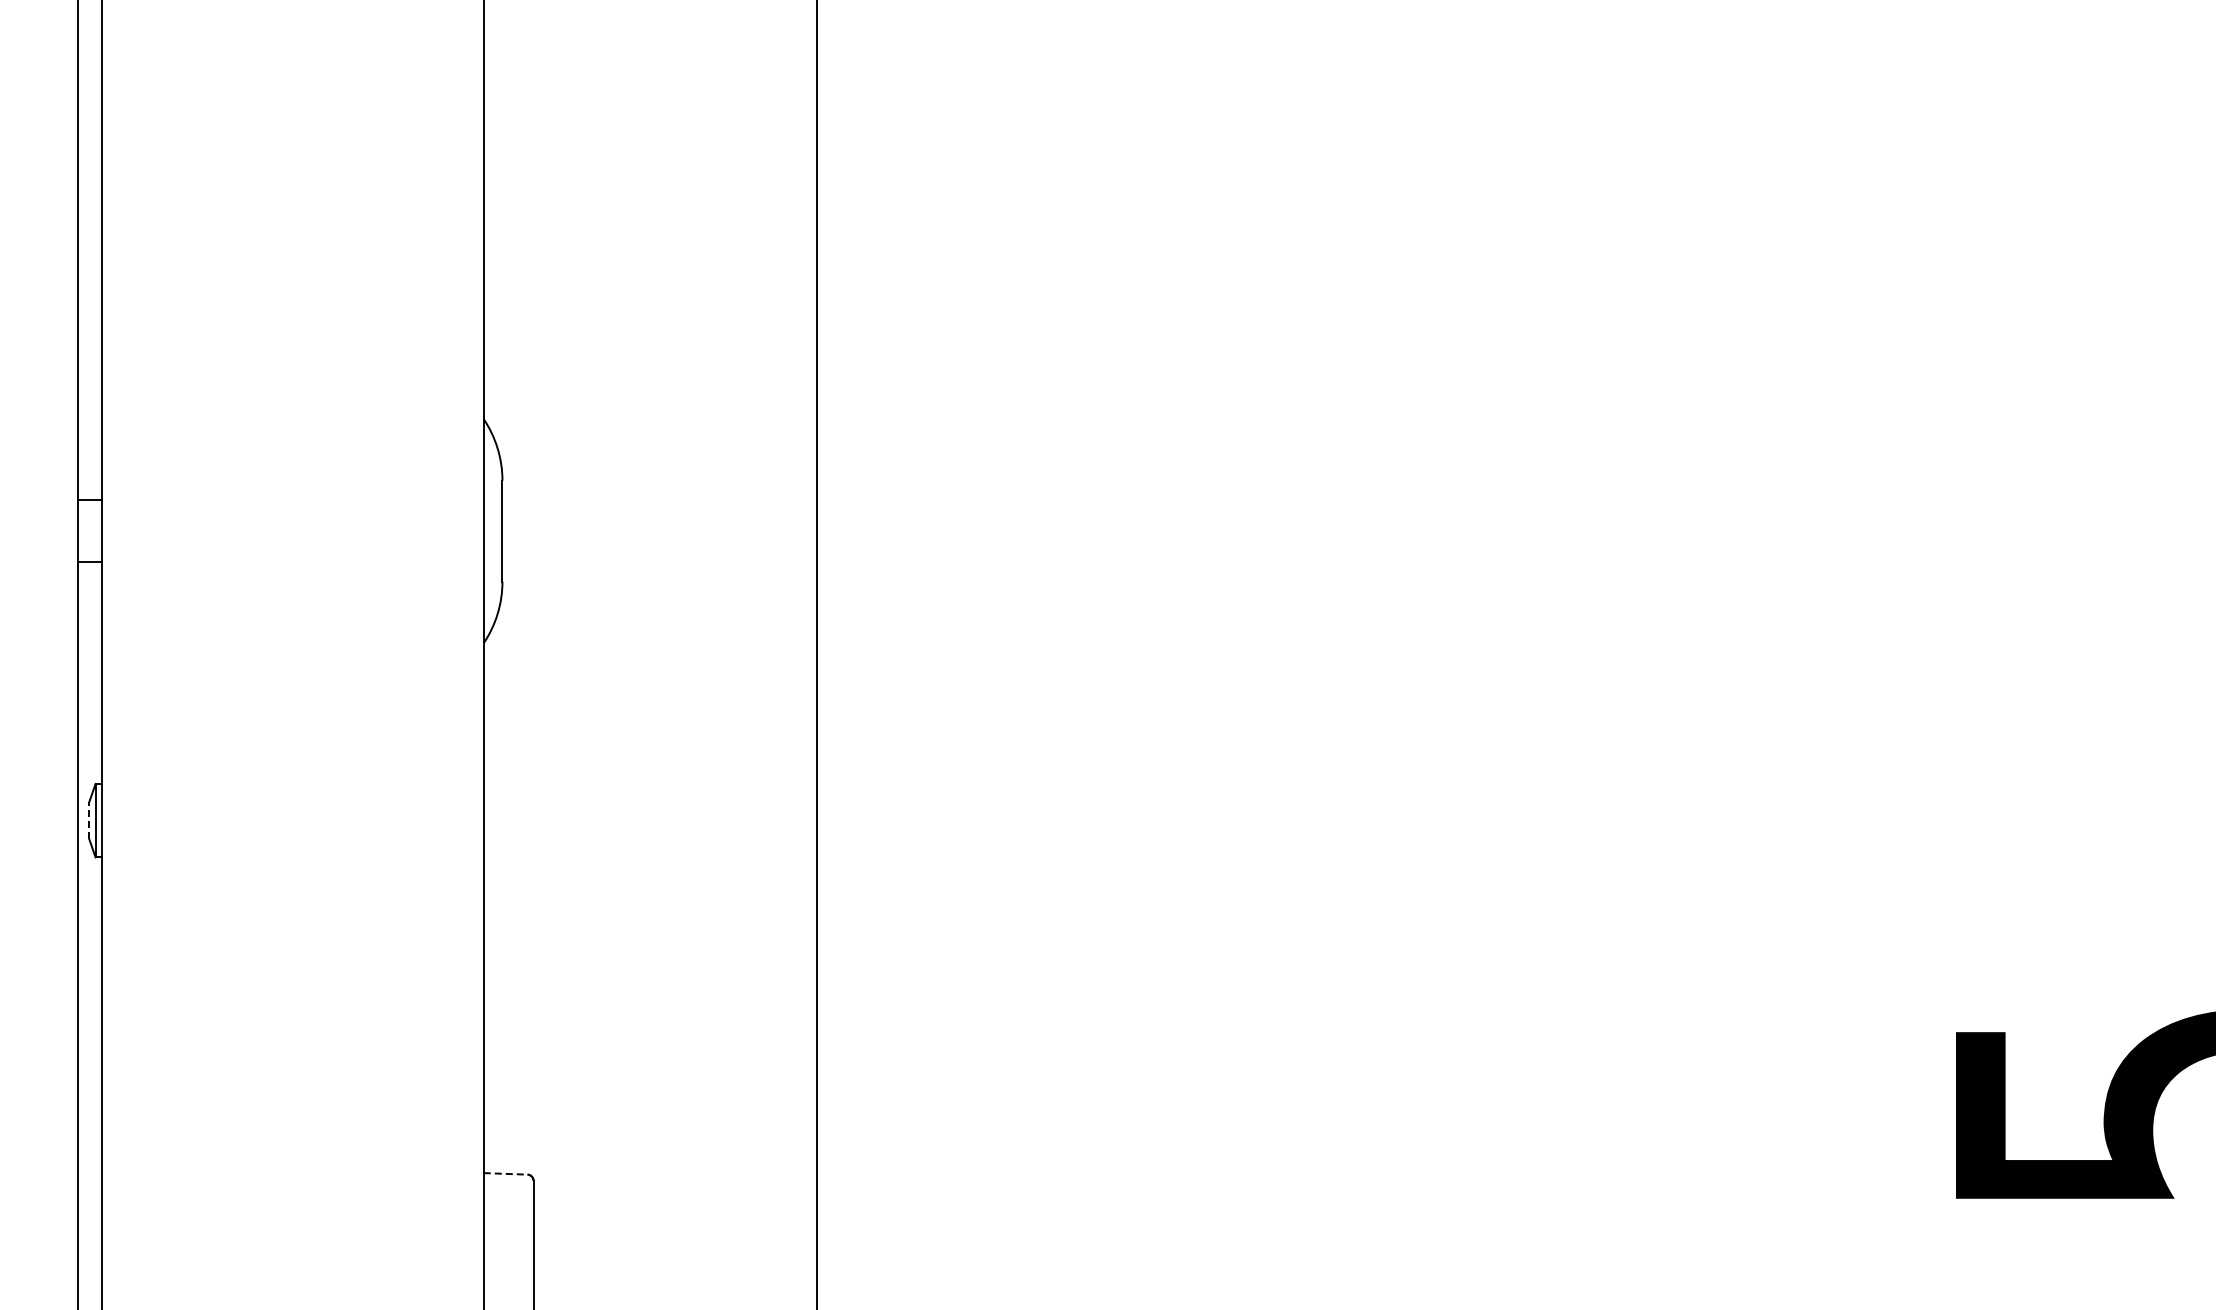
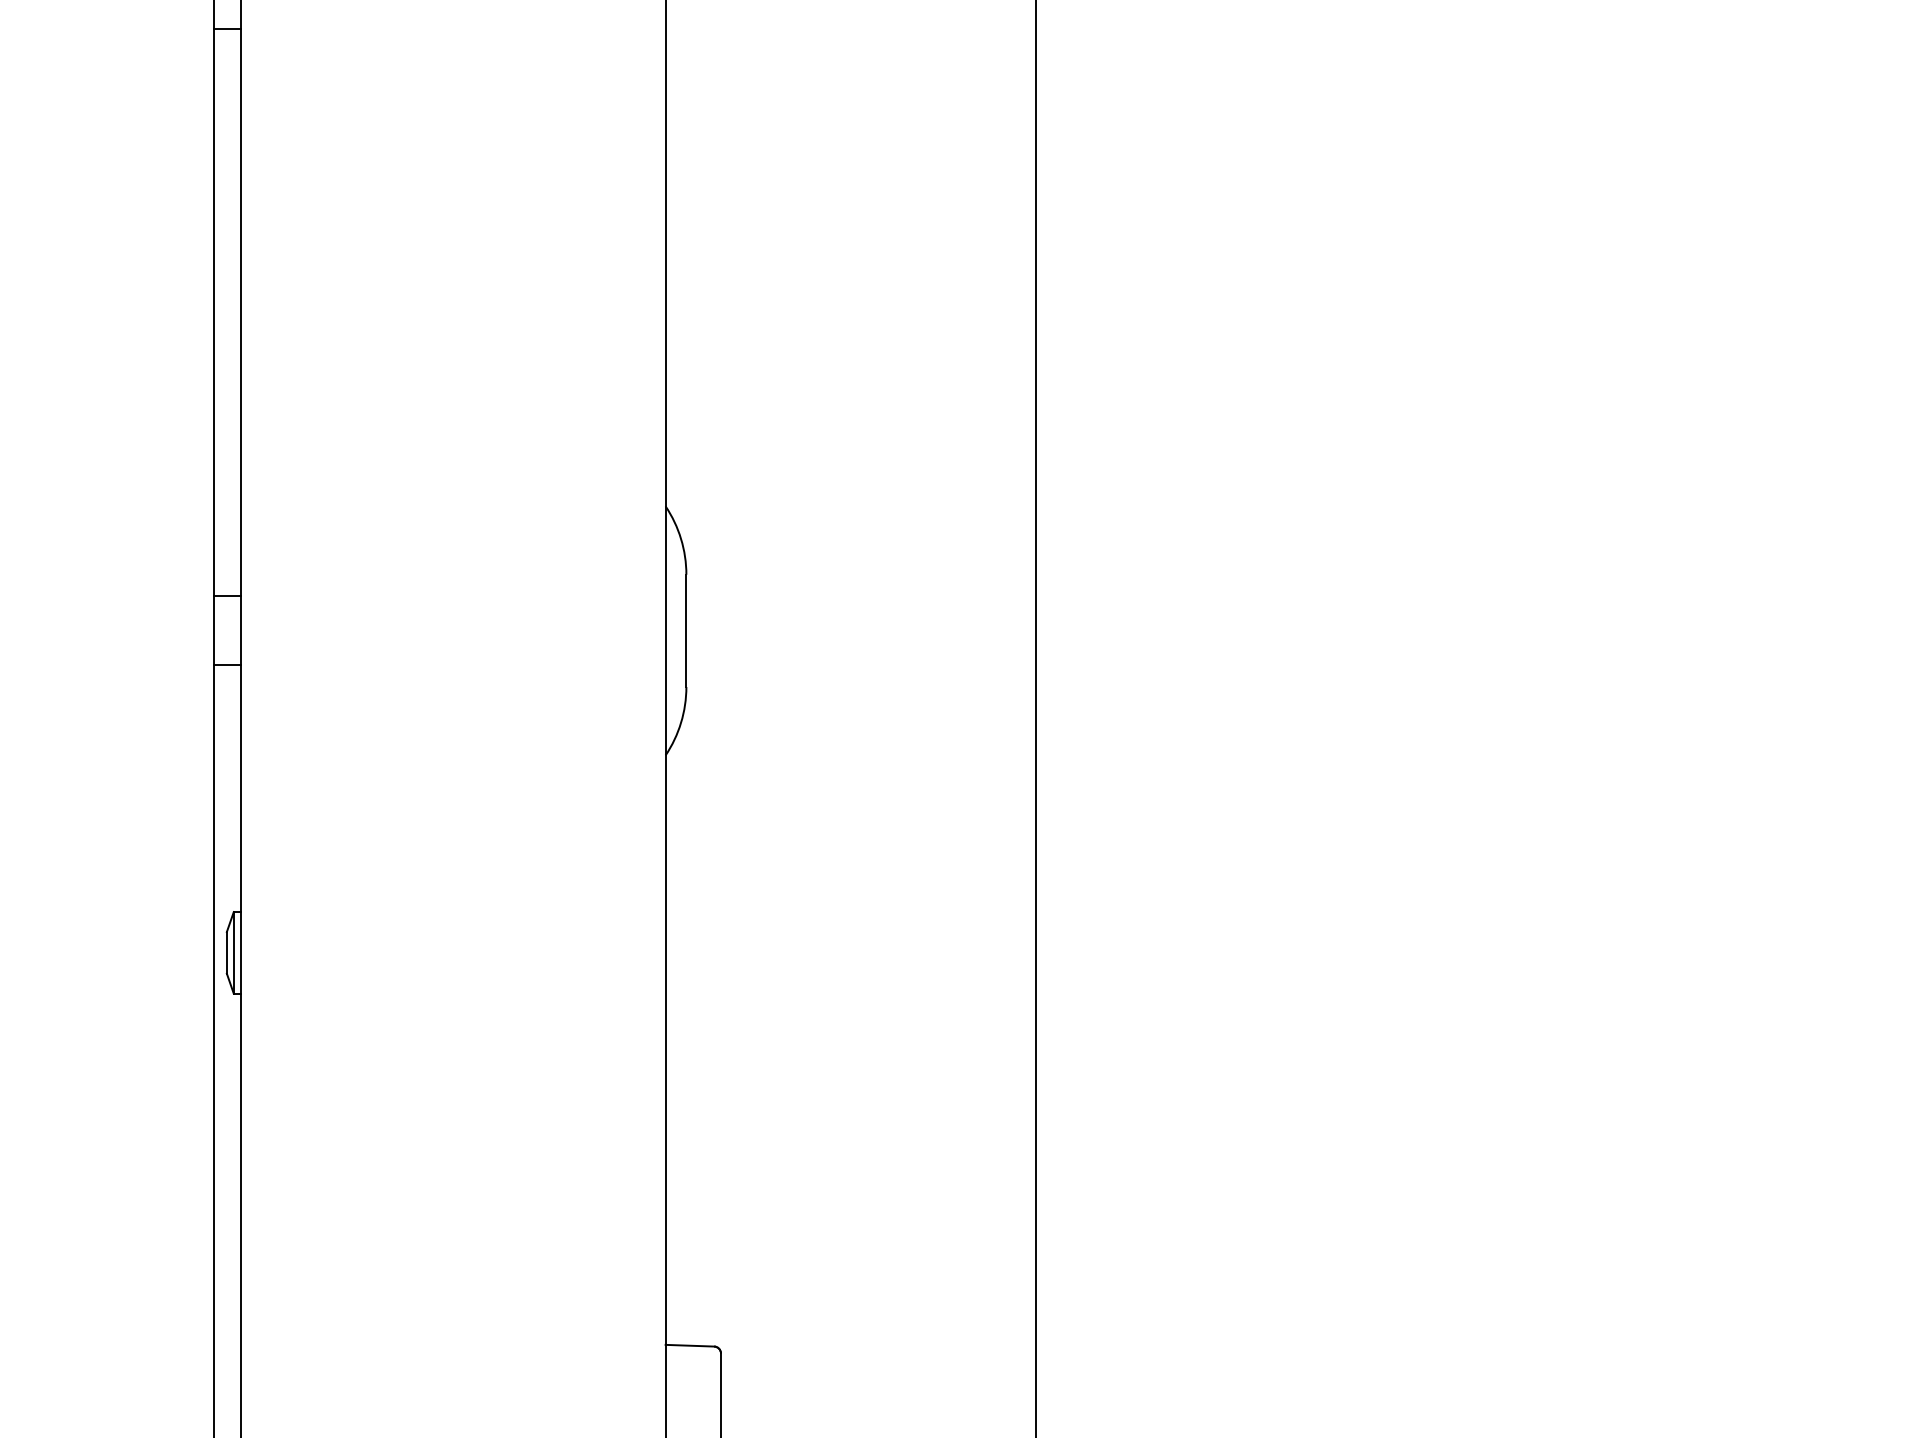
line: (89, 820) -> (227, 952), dashed -> solid
line: (505, 1173) -> (689, 1345), dashed -> solid

